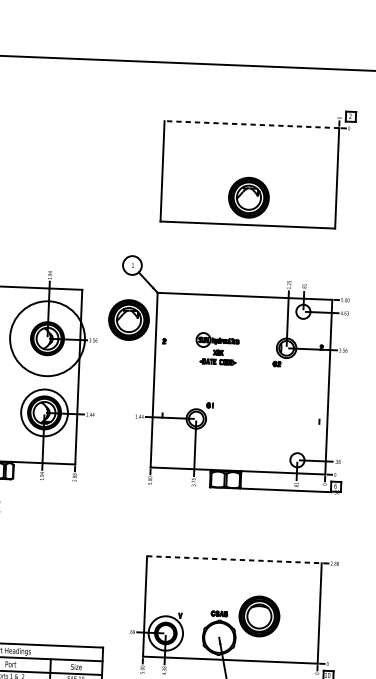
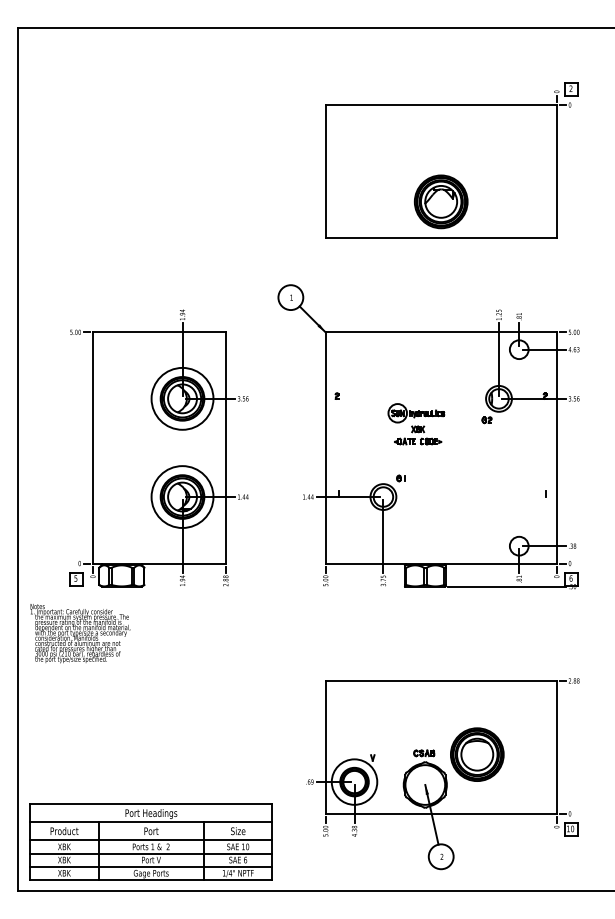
line: (252, 124) -> (441, 105), dashed -> solid
part: (129, 319) -> (289, 369), removed
circle: (47, 338) -> (182, 398), size x0.62
part: (217, 349) -> (416, 424), moved
line: (234, 560) -> (441, 681), dashed -> solid

